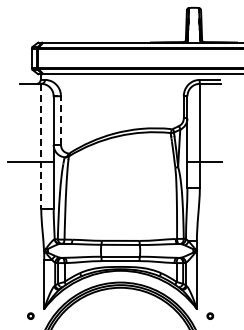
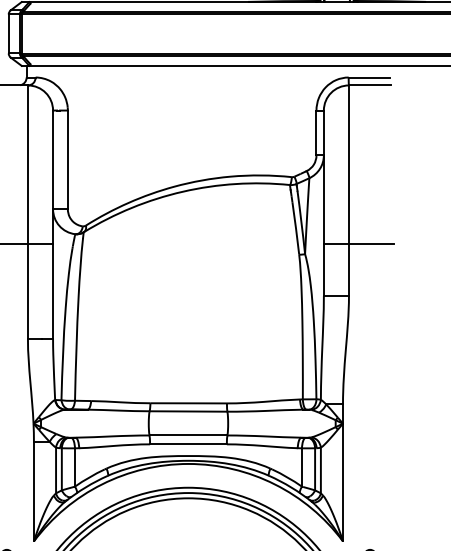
line: (61, 120) -> (68, 159), dashed -> solid
line: (41, 146) -> (28, 212), dashed -> solid

